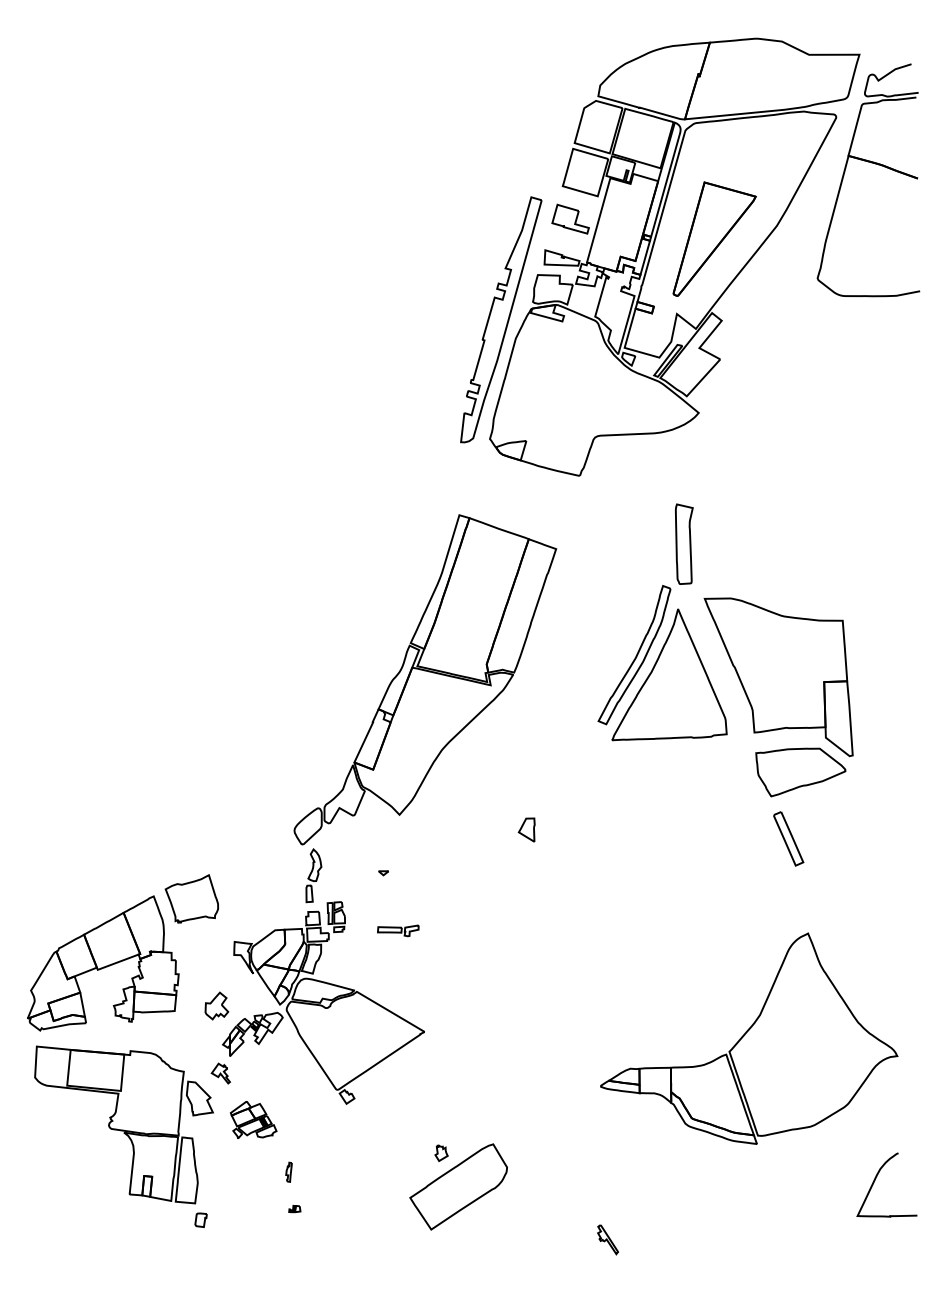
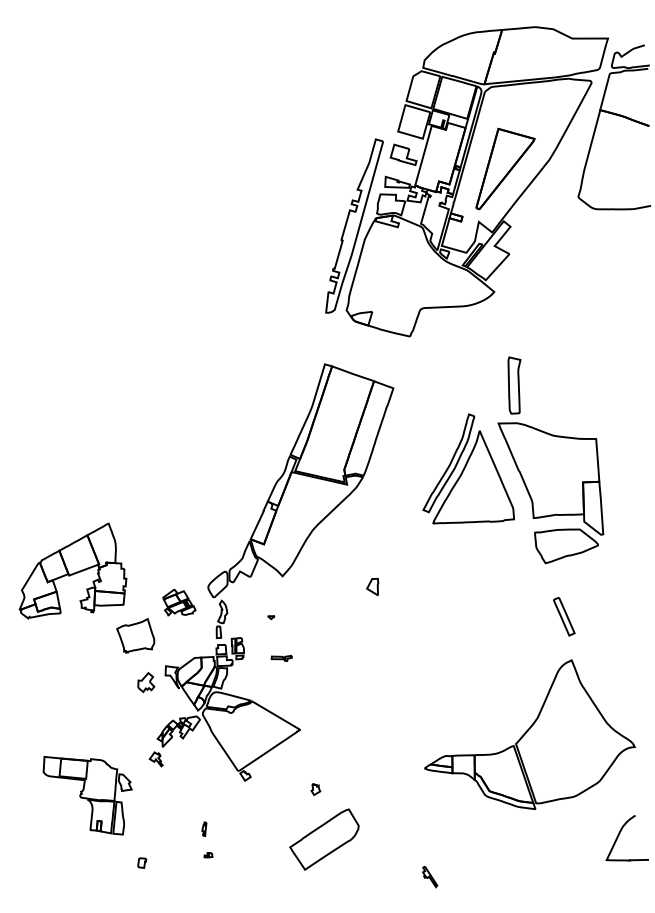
part: (684, 543) -> (514, 385), moved
part: (788, 838) -> (564, 616), moved
part: (398, 930) -> (281, 658), size x0.7
part: (103, 963) -> (73, 571), moved
part: (216, 1005) -> (146, 682), moved
part: (253, 1119) -> (179, 602), moved
part: (123, 1124) -> (87, 795), size x0.7
part: (441, 1152) -> (315, 789), moved

